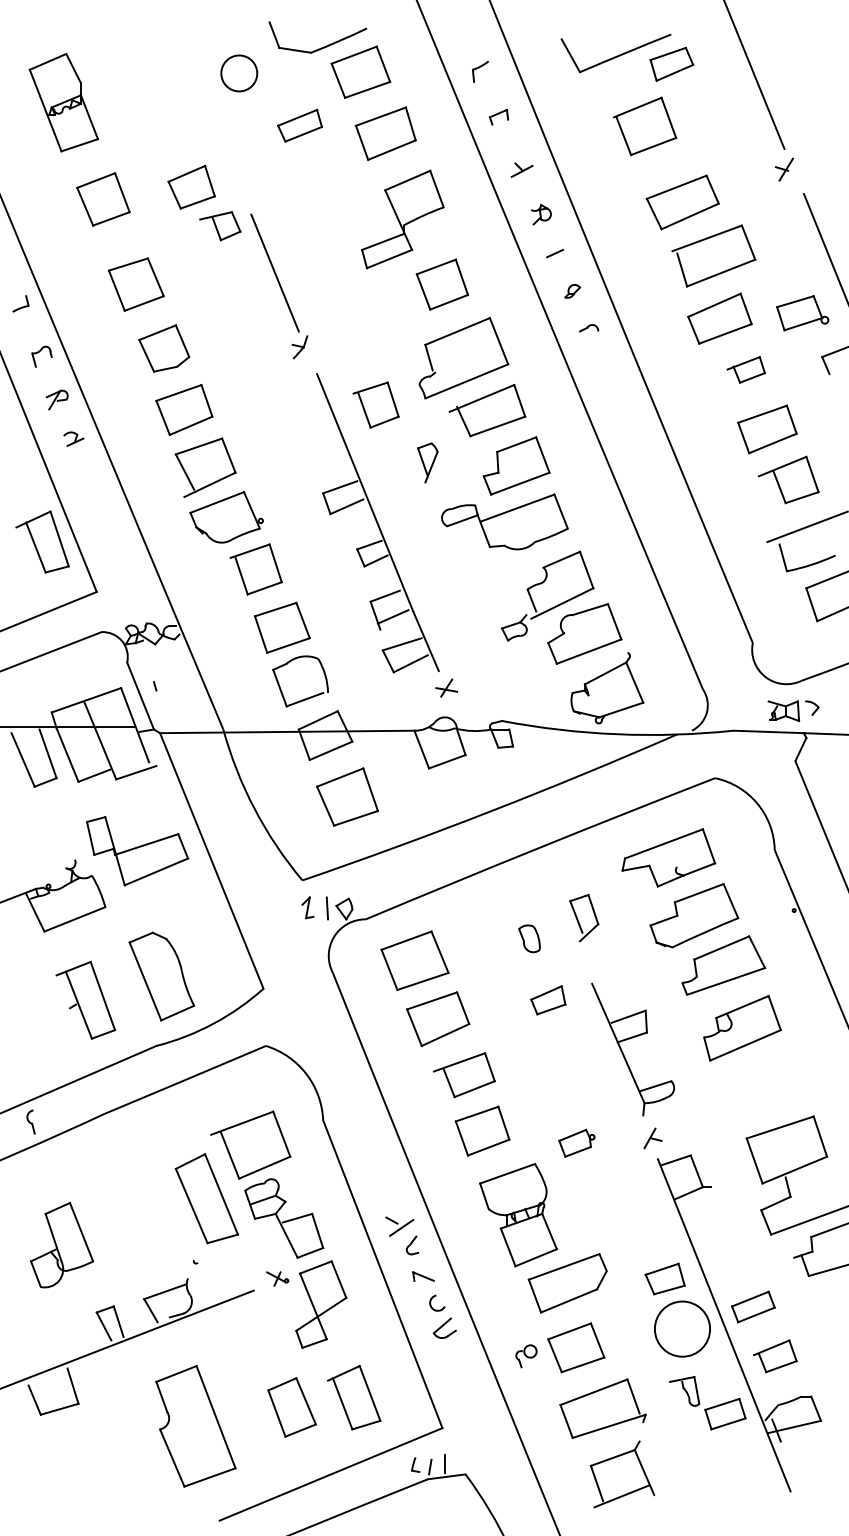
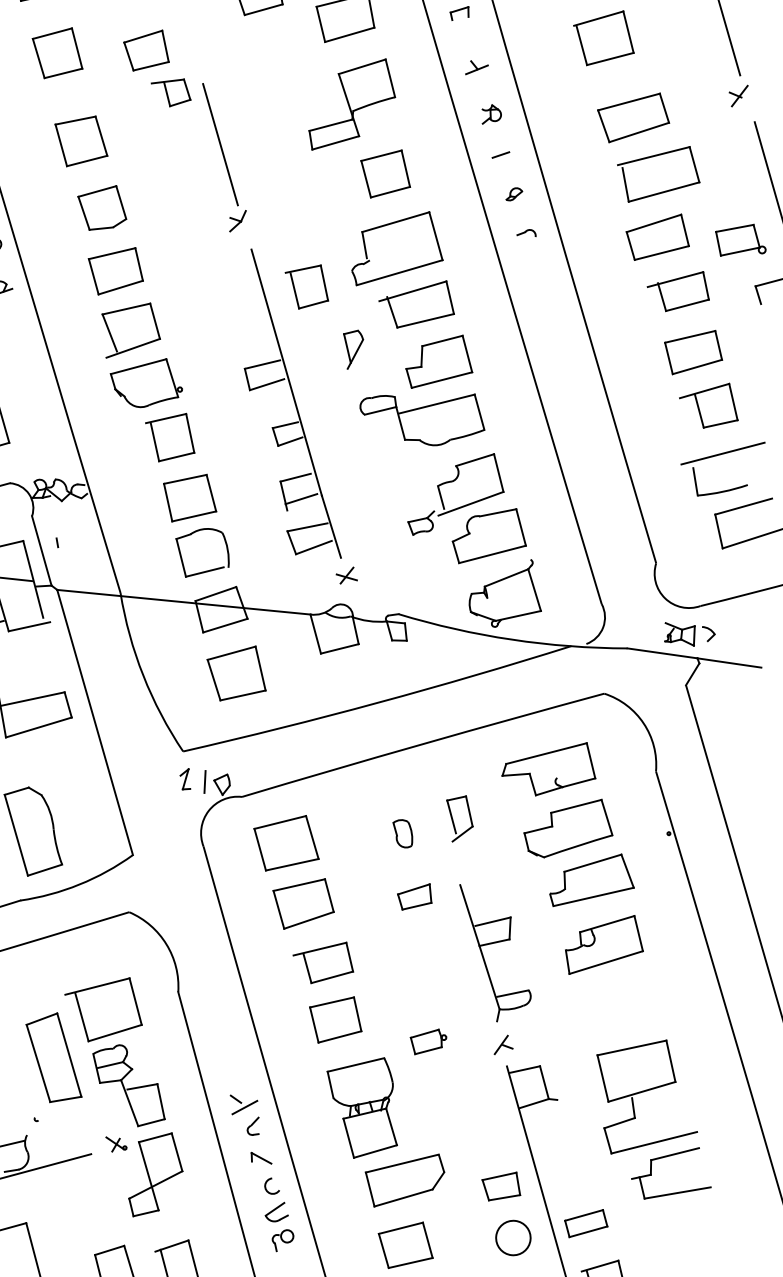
part: (746, 369) -> (679, 290), size x1.67
circle: (682, 1328) -> (513, 1237), size x0.62
part: (526, 1356) -> (282, 1240), moved

